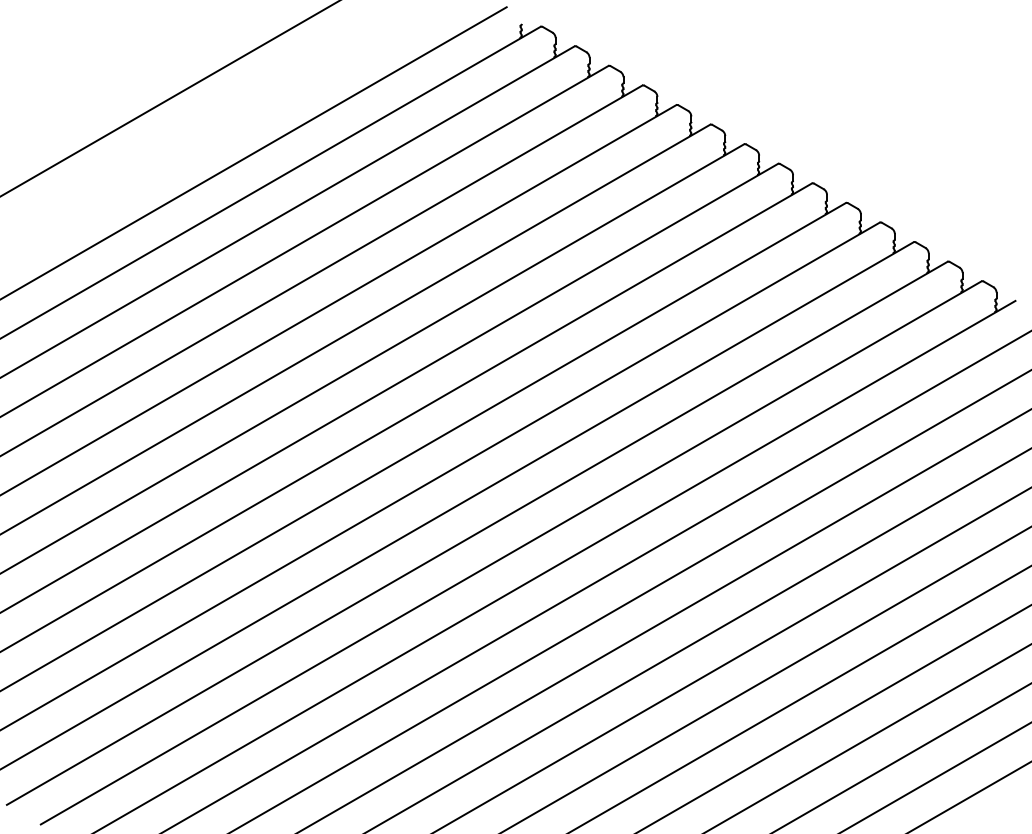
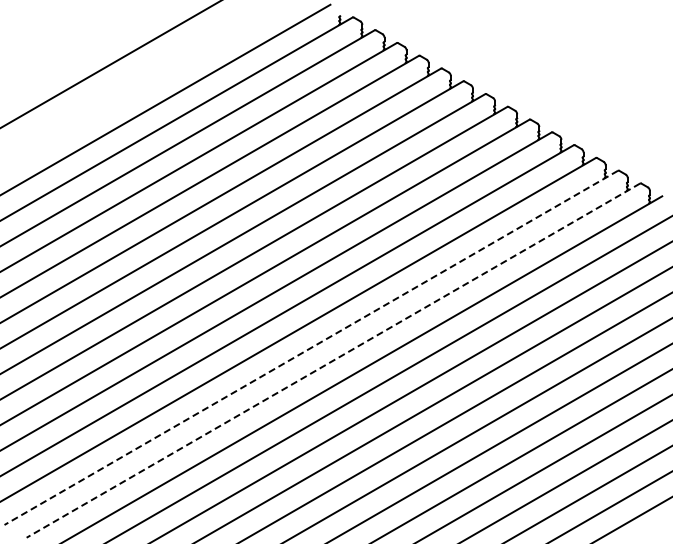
line: (476, 534) -> (310, 348), solid -> dashed
line: (509, 552) -> (332, 360), solid -> dashed

